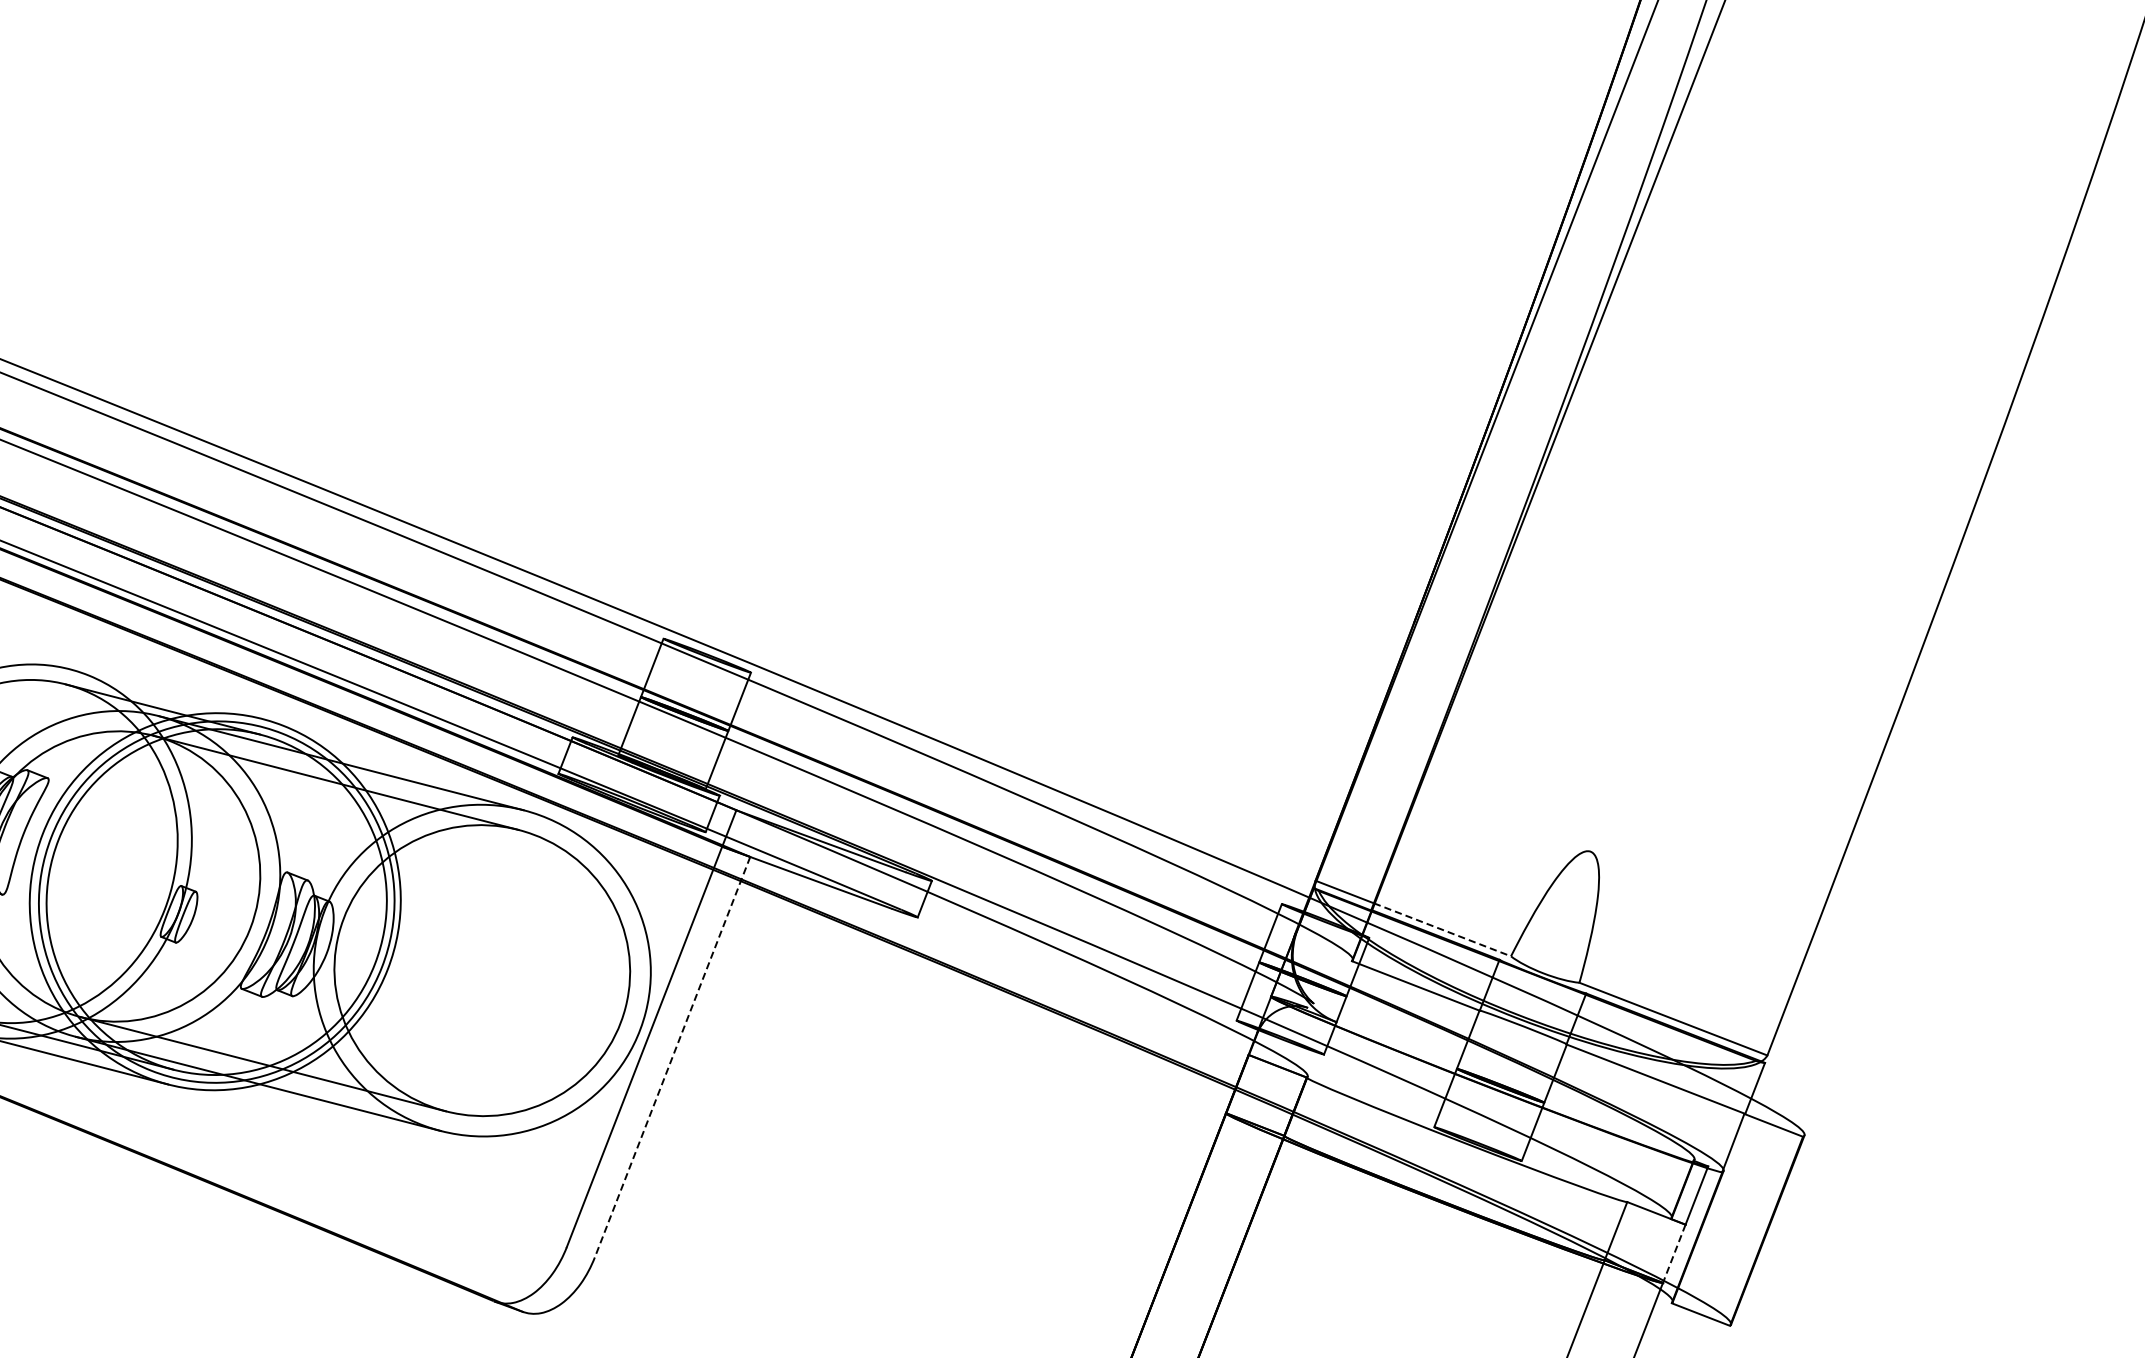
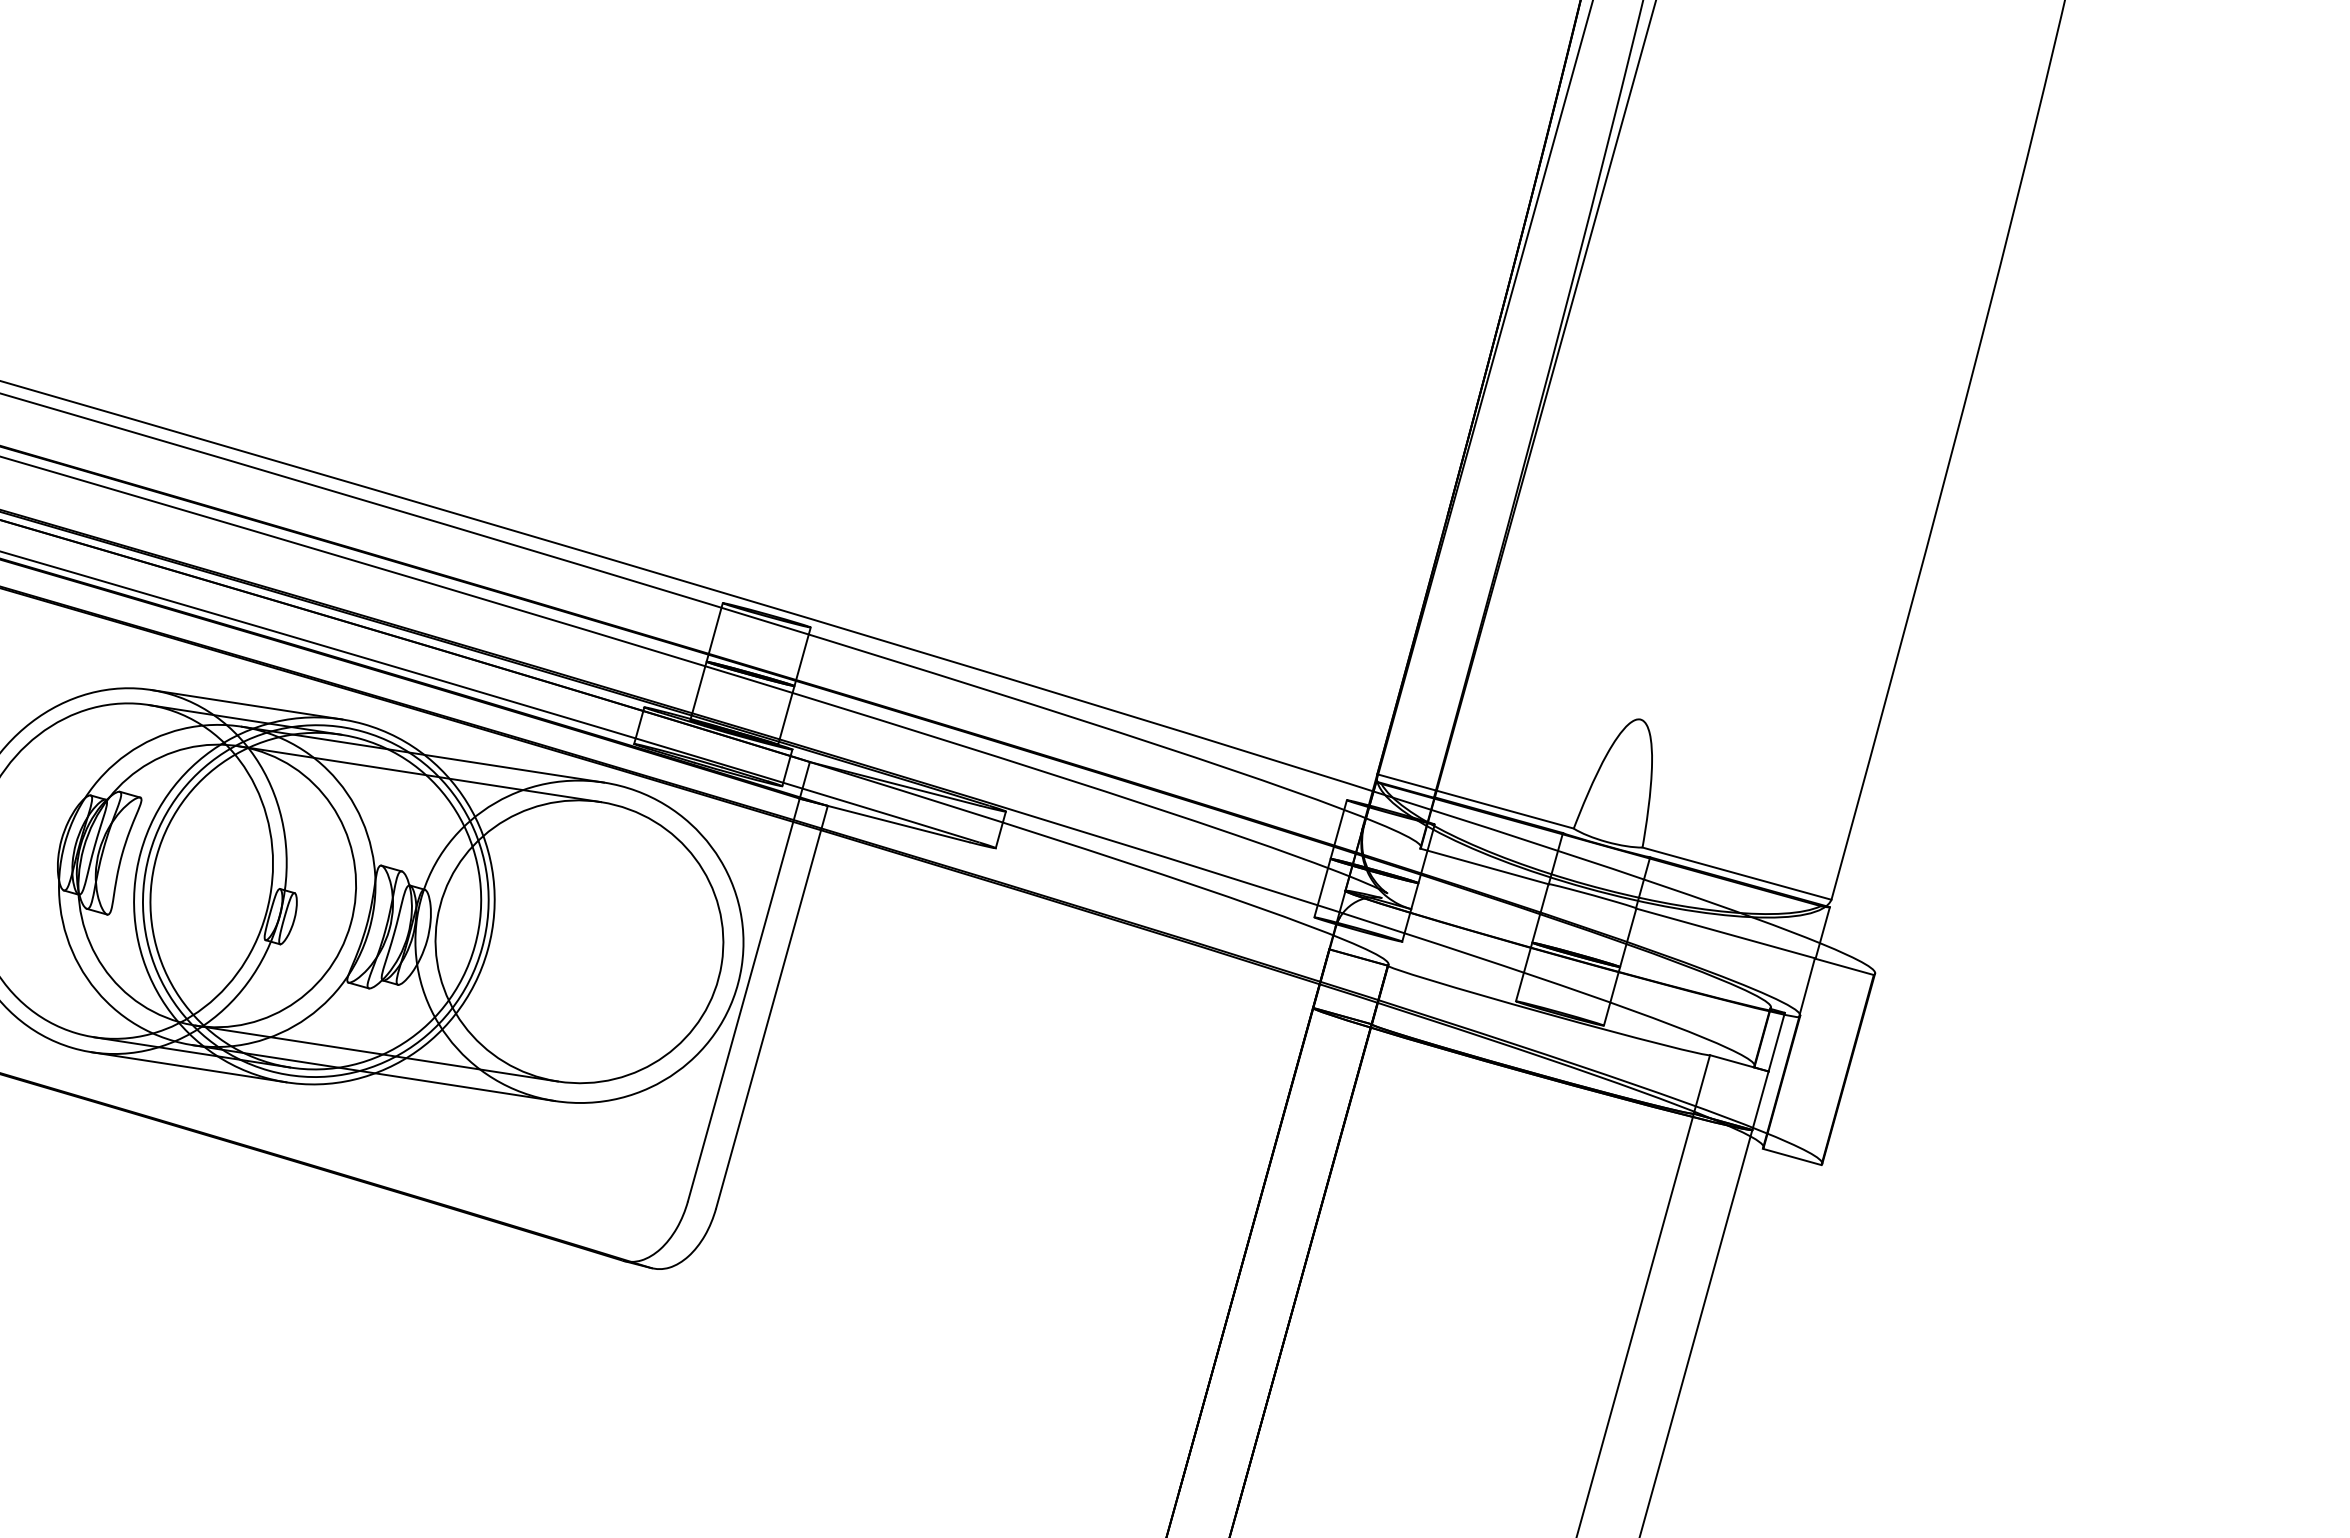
line: (165, 693) -> (246, 704), added
line: (1442, 929) -> (1504, 809), dashed -> solid
line: (672, 1057) -> (771, 1007), dashed -> solid
line: (1674, 1254) -> (1760, 1101), dashed -> solid

